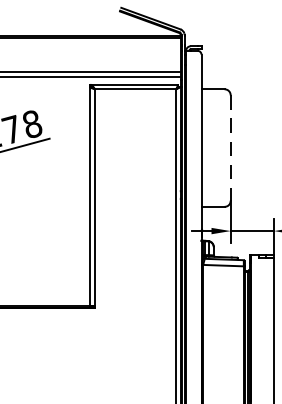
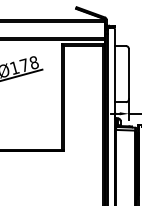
line: (229, 148) -> (128, 74), dashed -> solid

